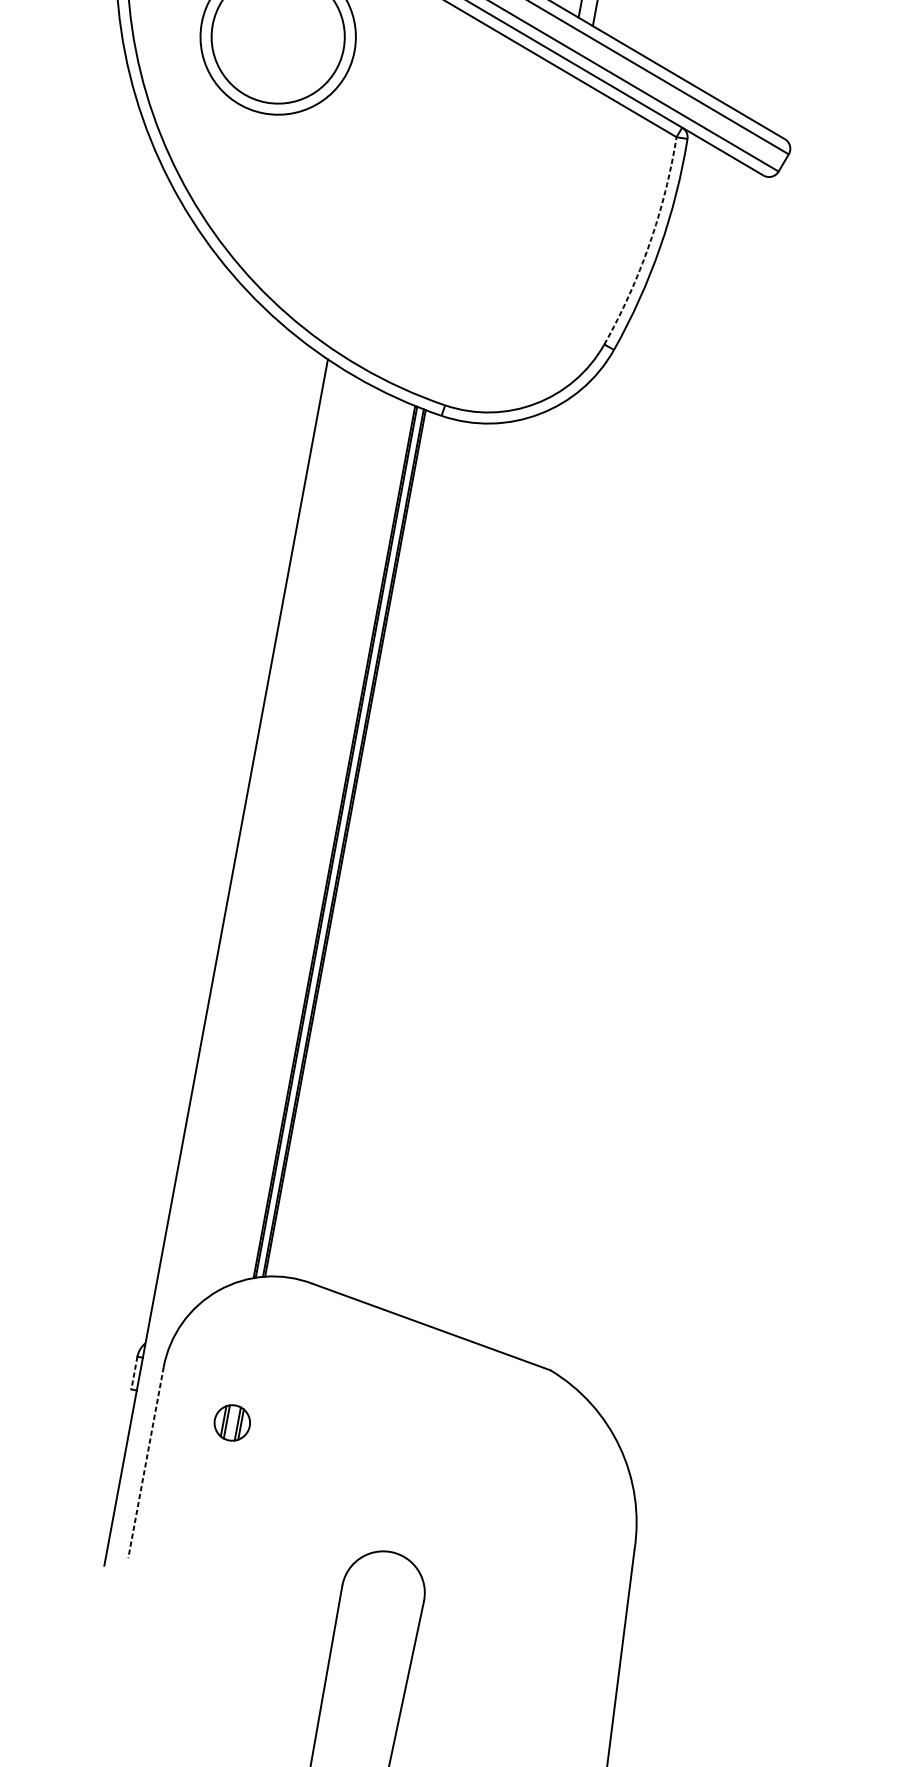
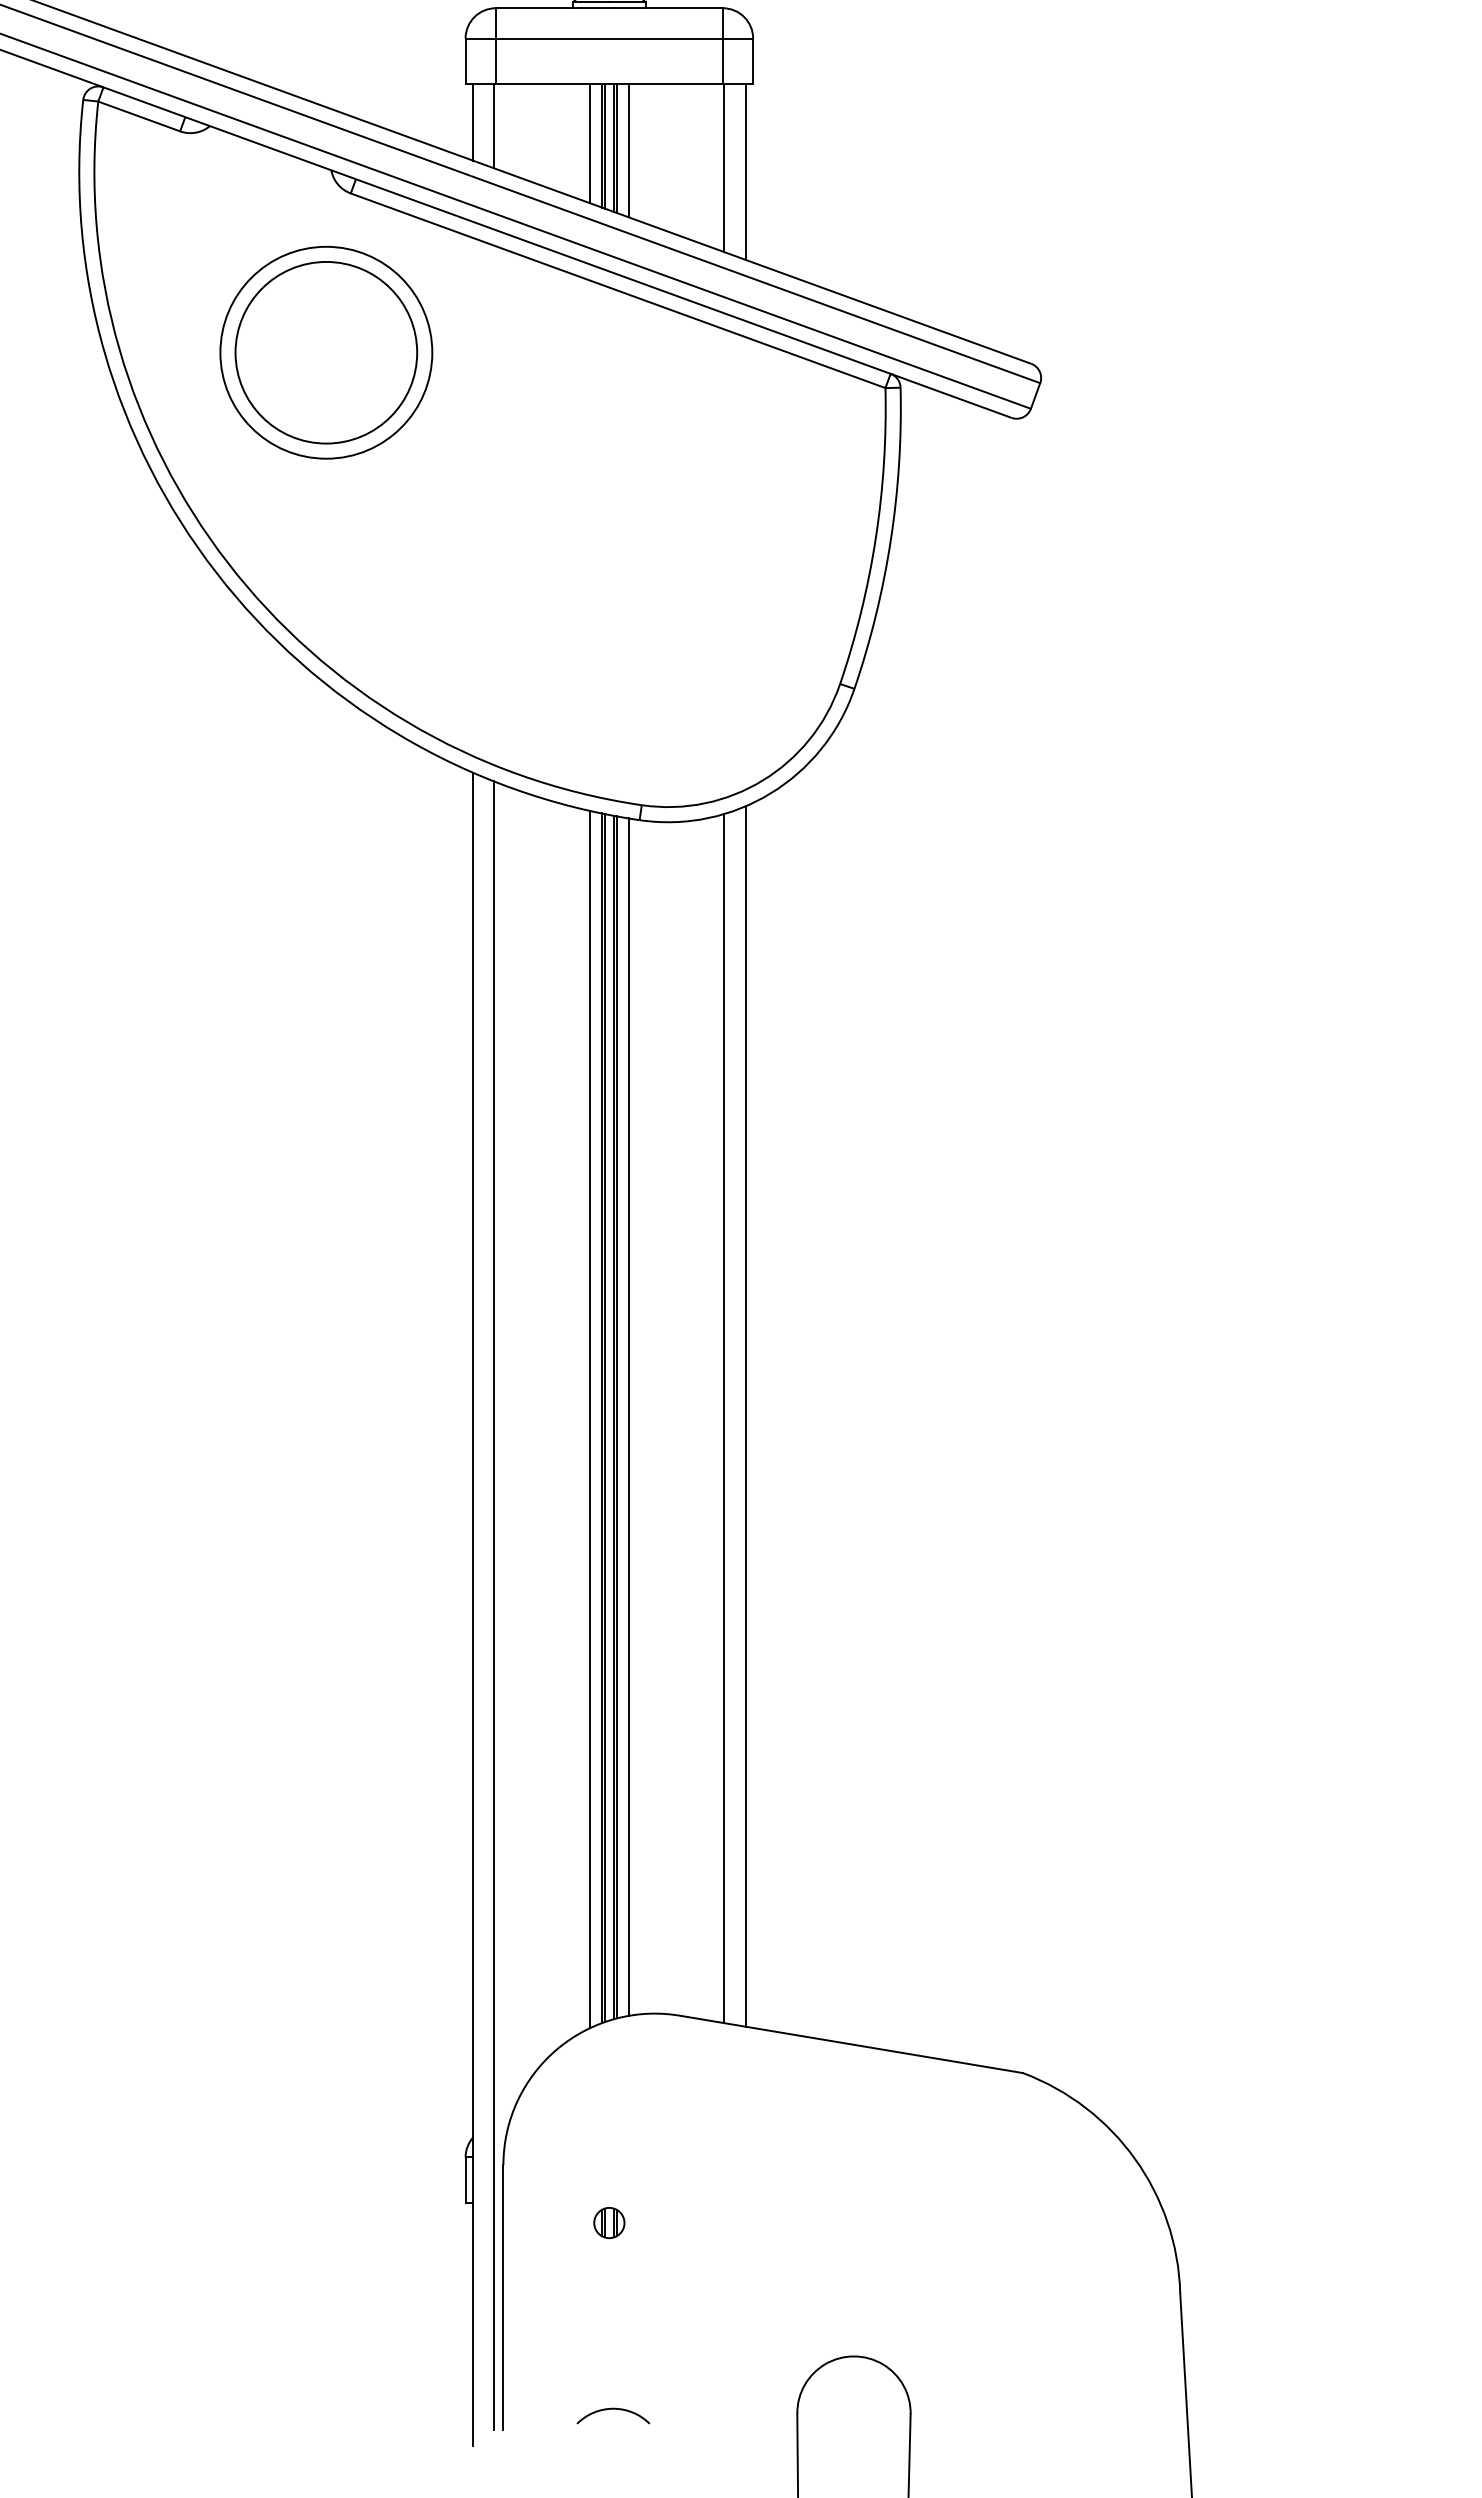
arc: (649, 244) -> (875, 538), dashed -> solid
line: (326, 841) -> (590, 1419), added
line: (353, 844) -> (628, 1416), added
line: (422, 858) -> (724, 1418), added
line: (438, 859) -> (745, 1416), added
line: (232, 962) -> (494, 1605), added
line: (134, 1373) -> (465, 2180), dashed -> solid
part: (232, 1423) -> (609, 2223), size x0.62
line: (146, 1462) -> (503, 2297), dashed -> solid
arc: (210, 1558) -> (613, 2409), added

